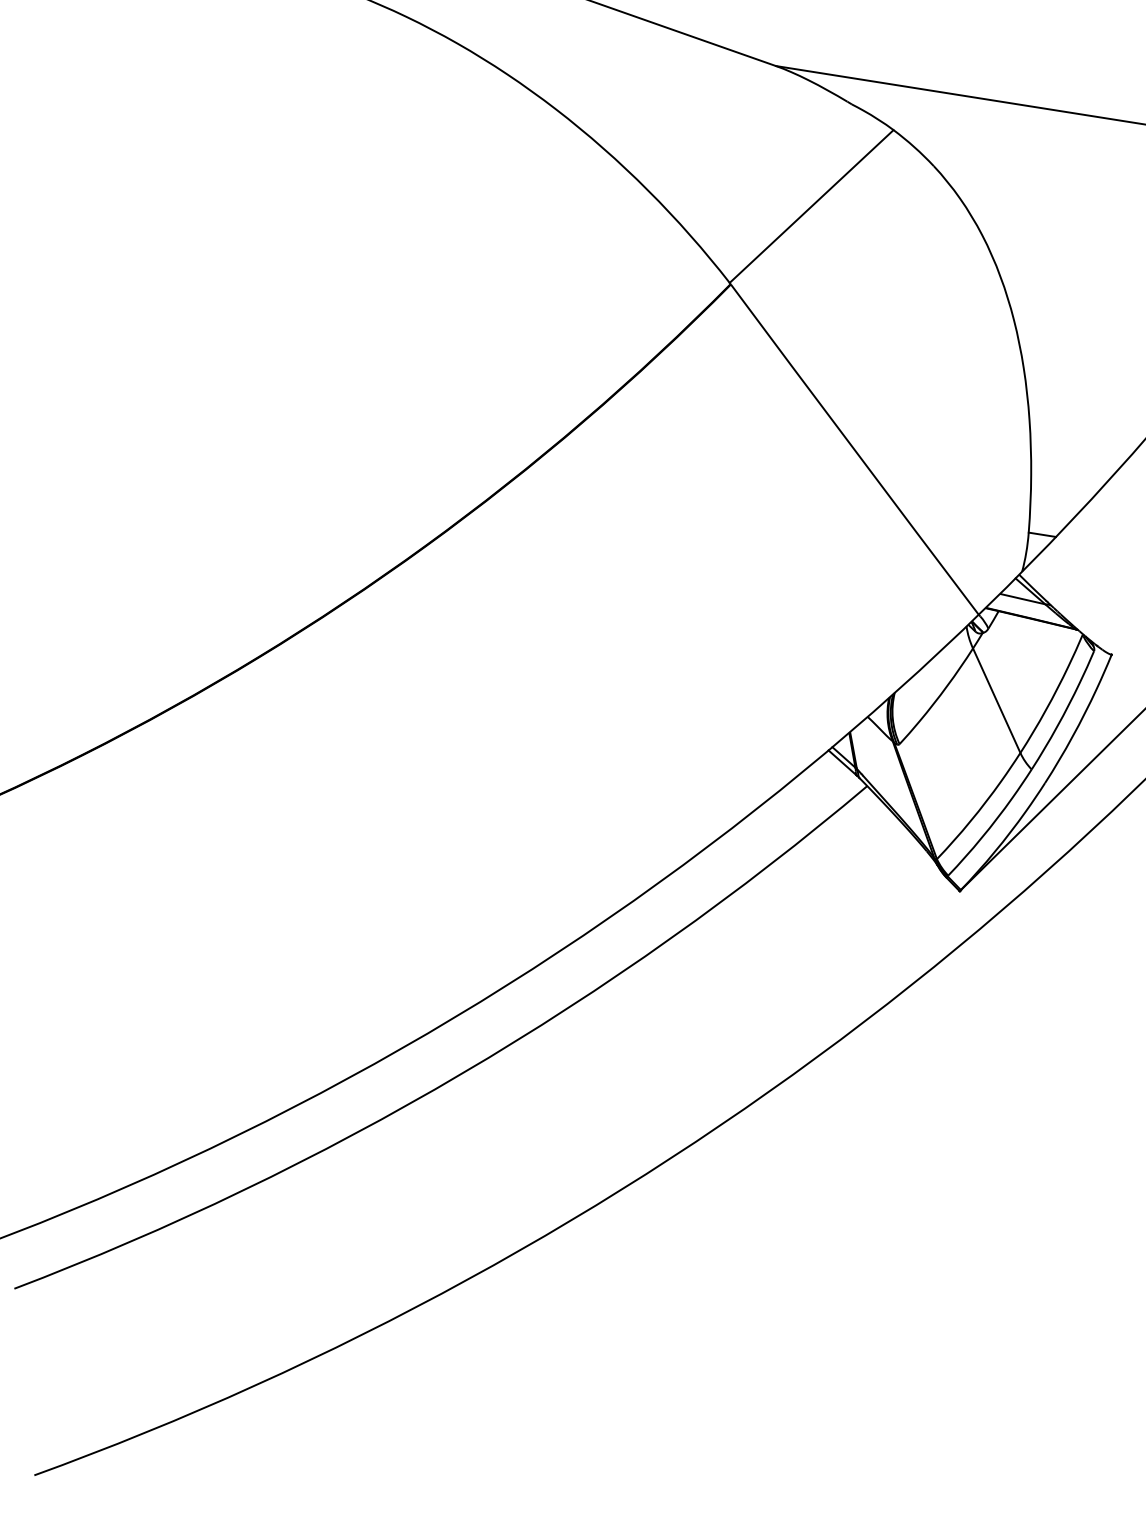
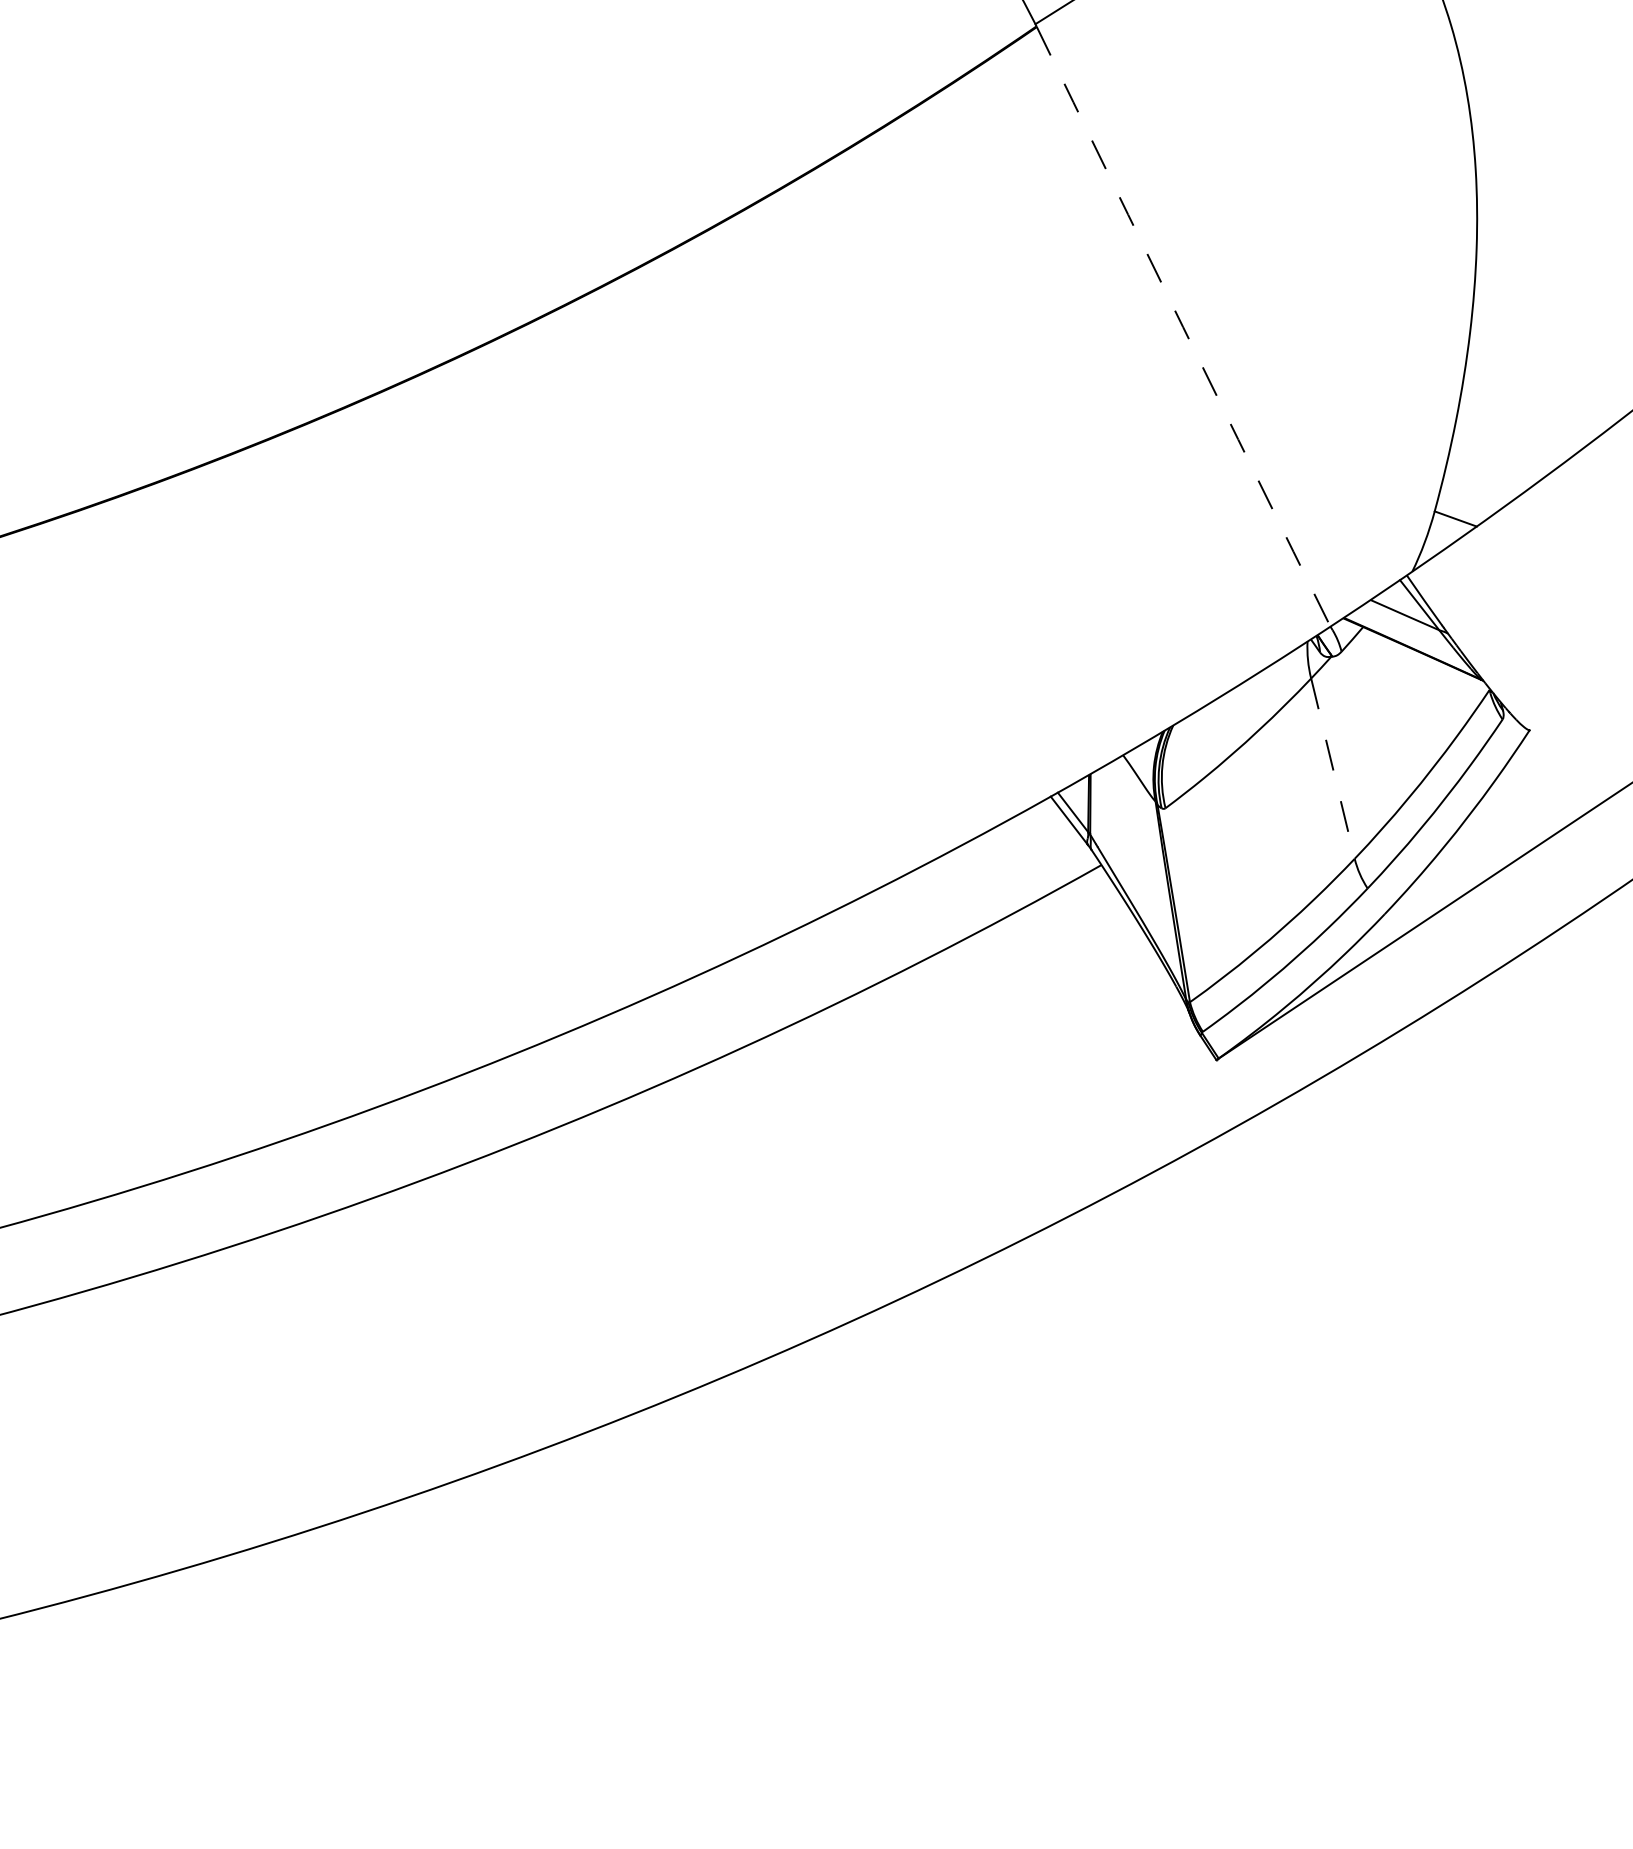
arc: (854, 449) -> (1183, 326), solid -> dashed
line: (996, 701) -> (1332, 769), solid -> dashed

